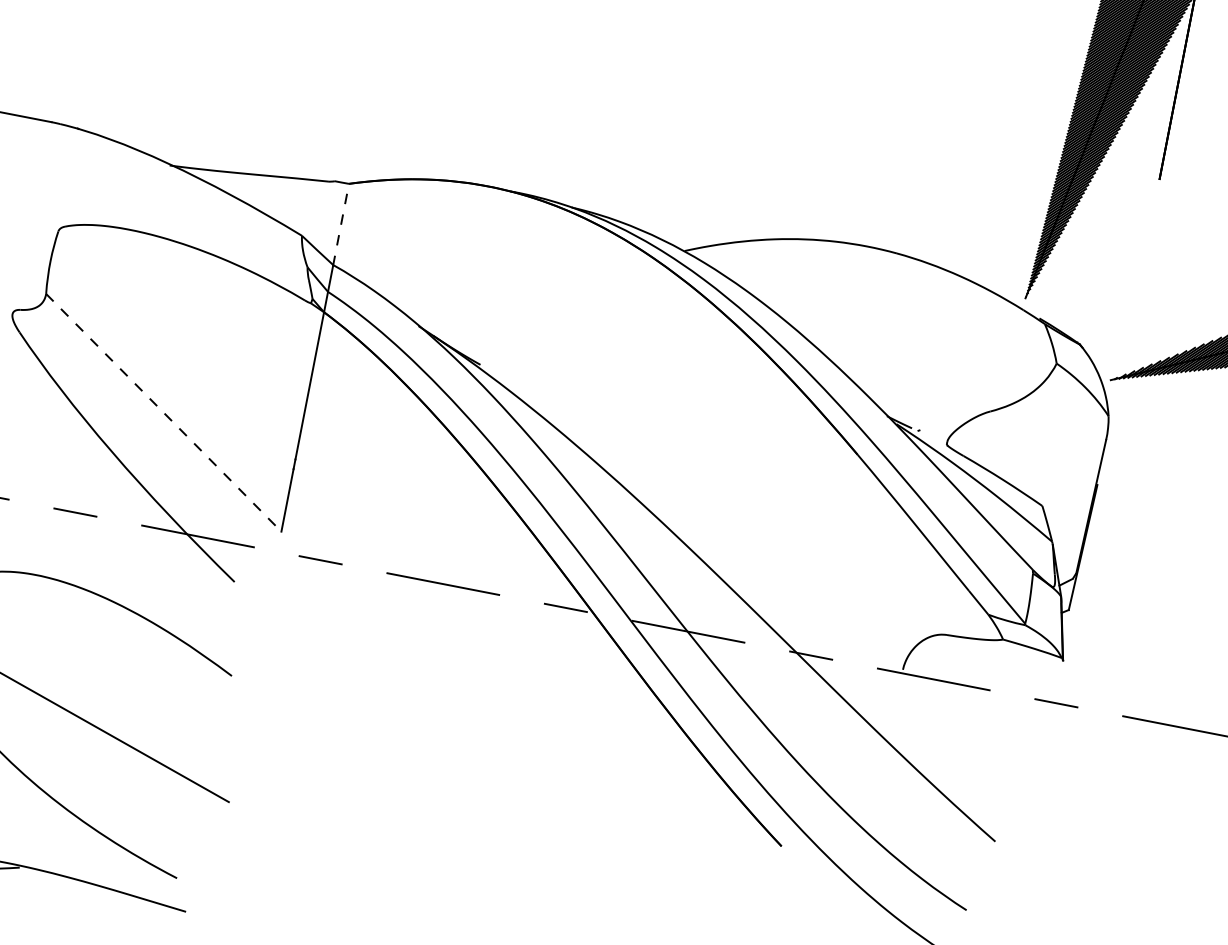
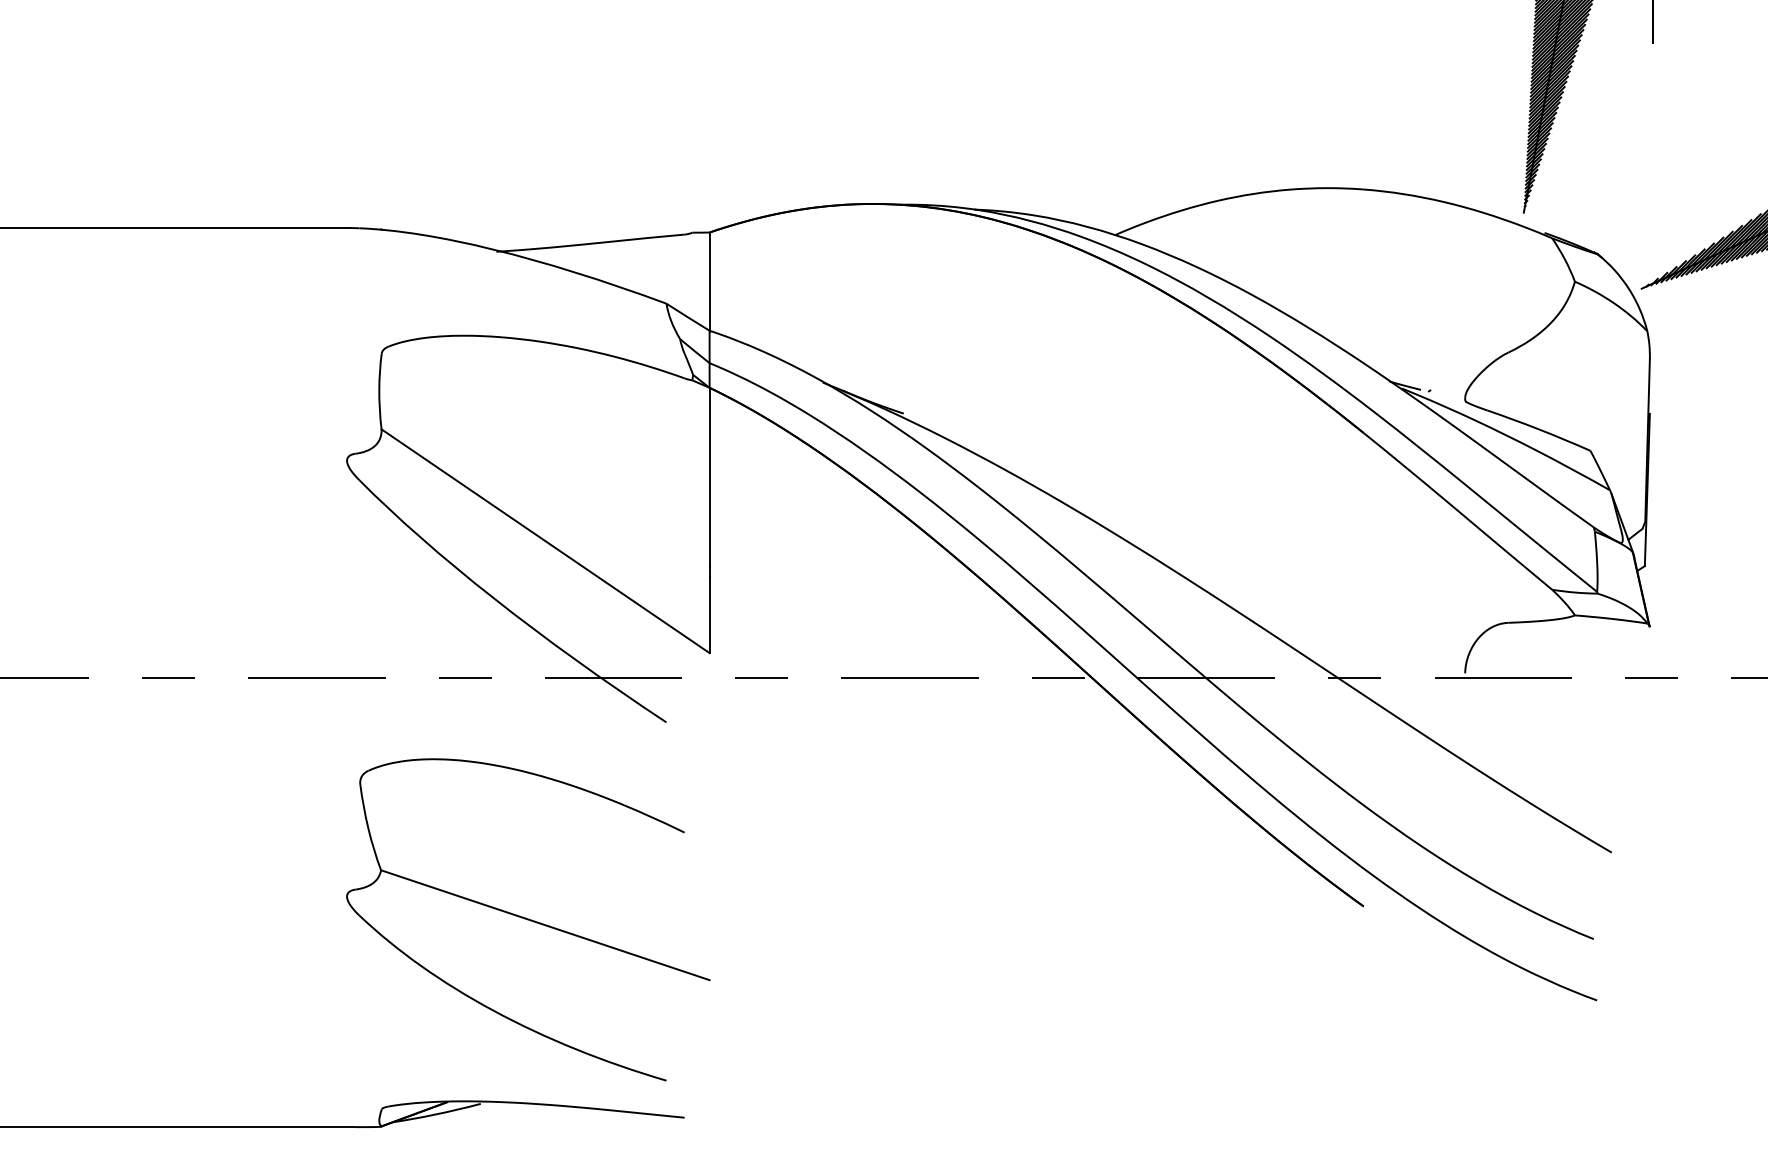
line: (340, 225) -> (709, 282), dashed -> solid
line: (163, 412) -> (545, 541), dashed -> solid

